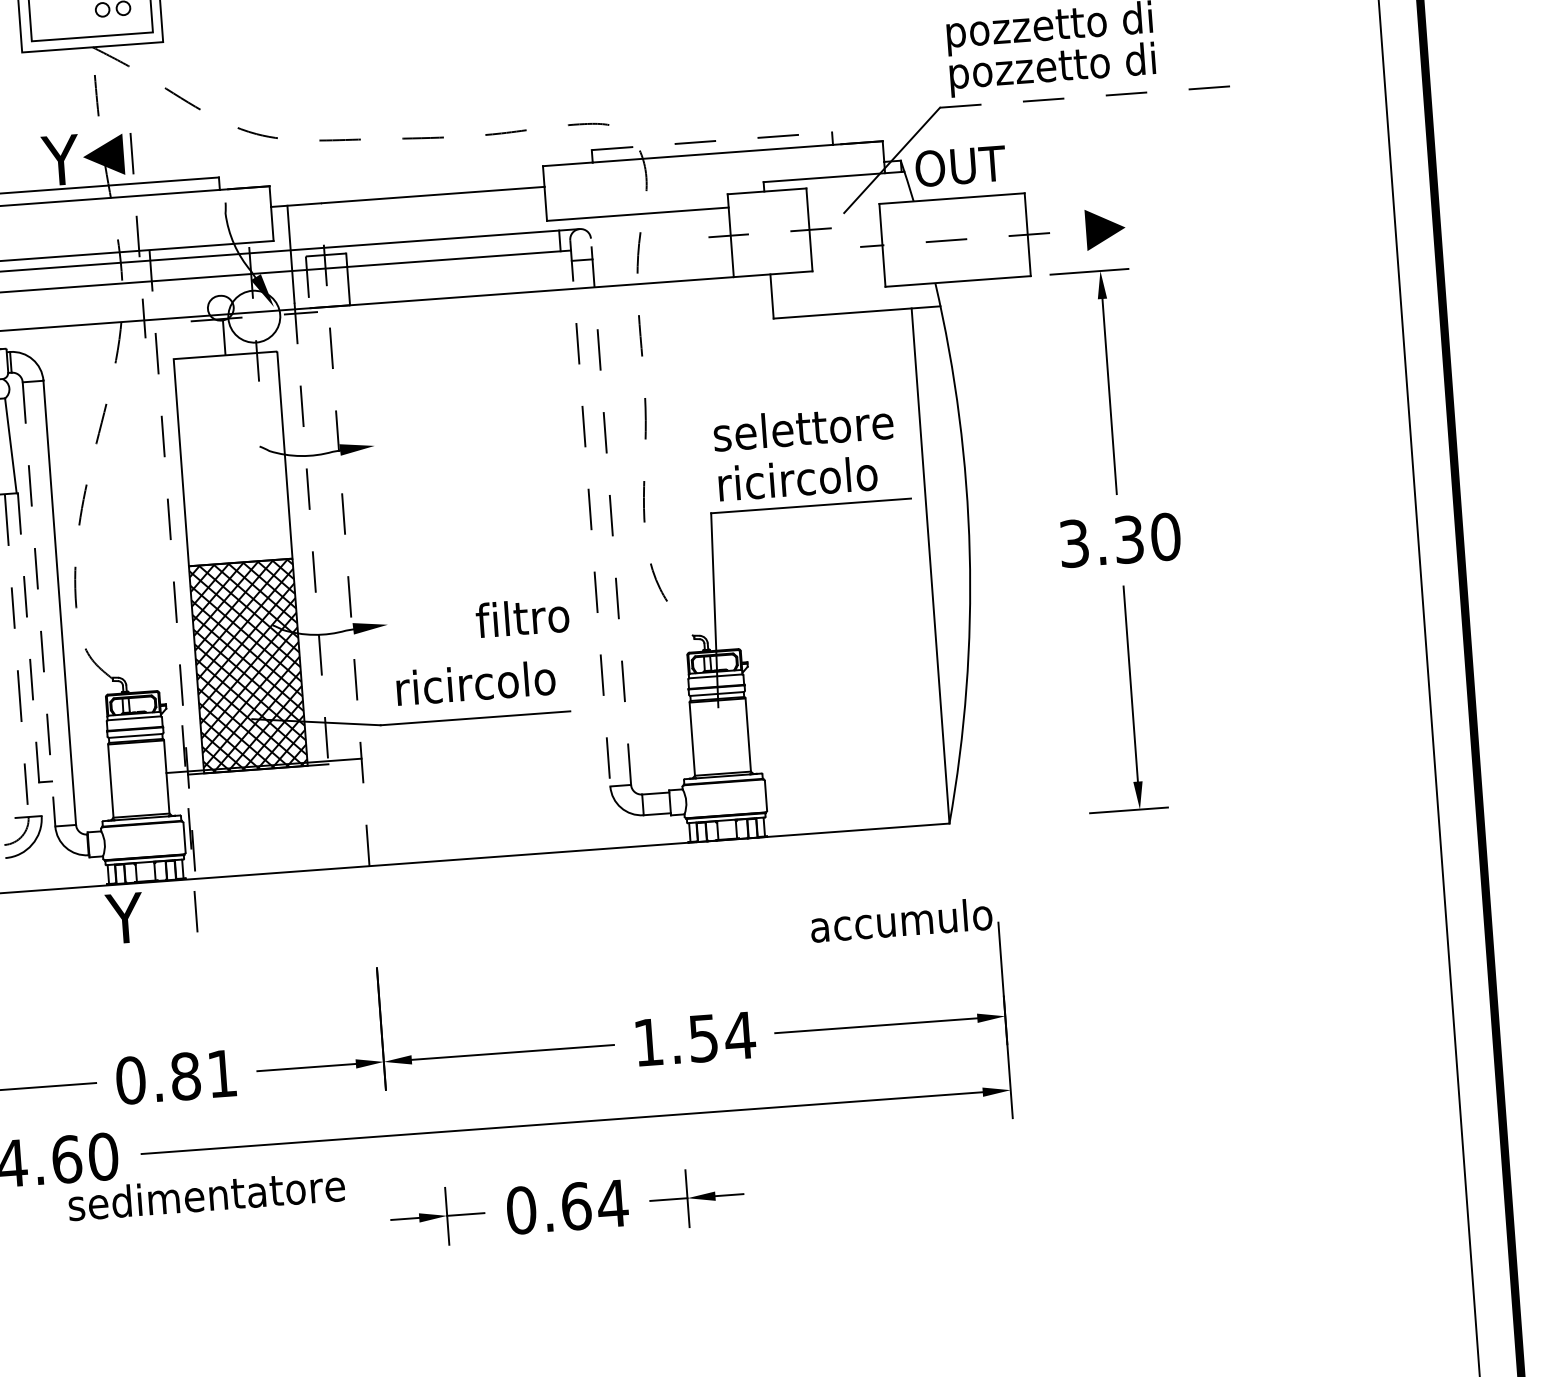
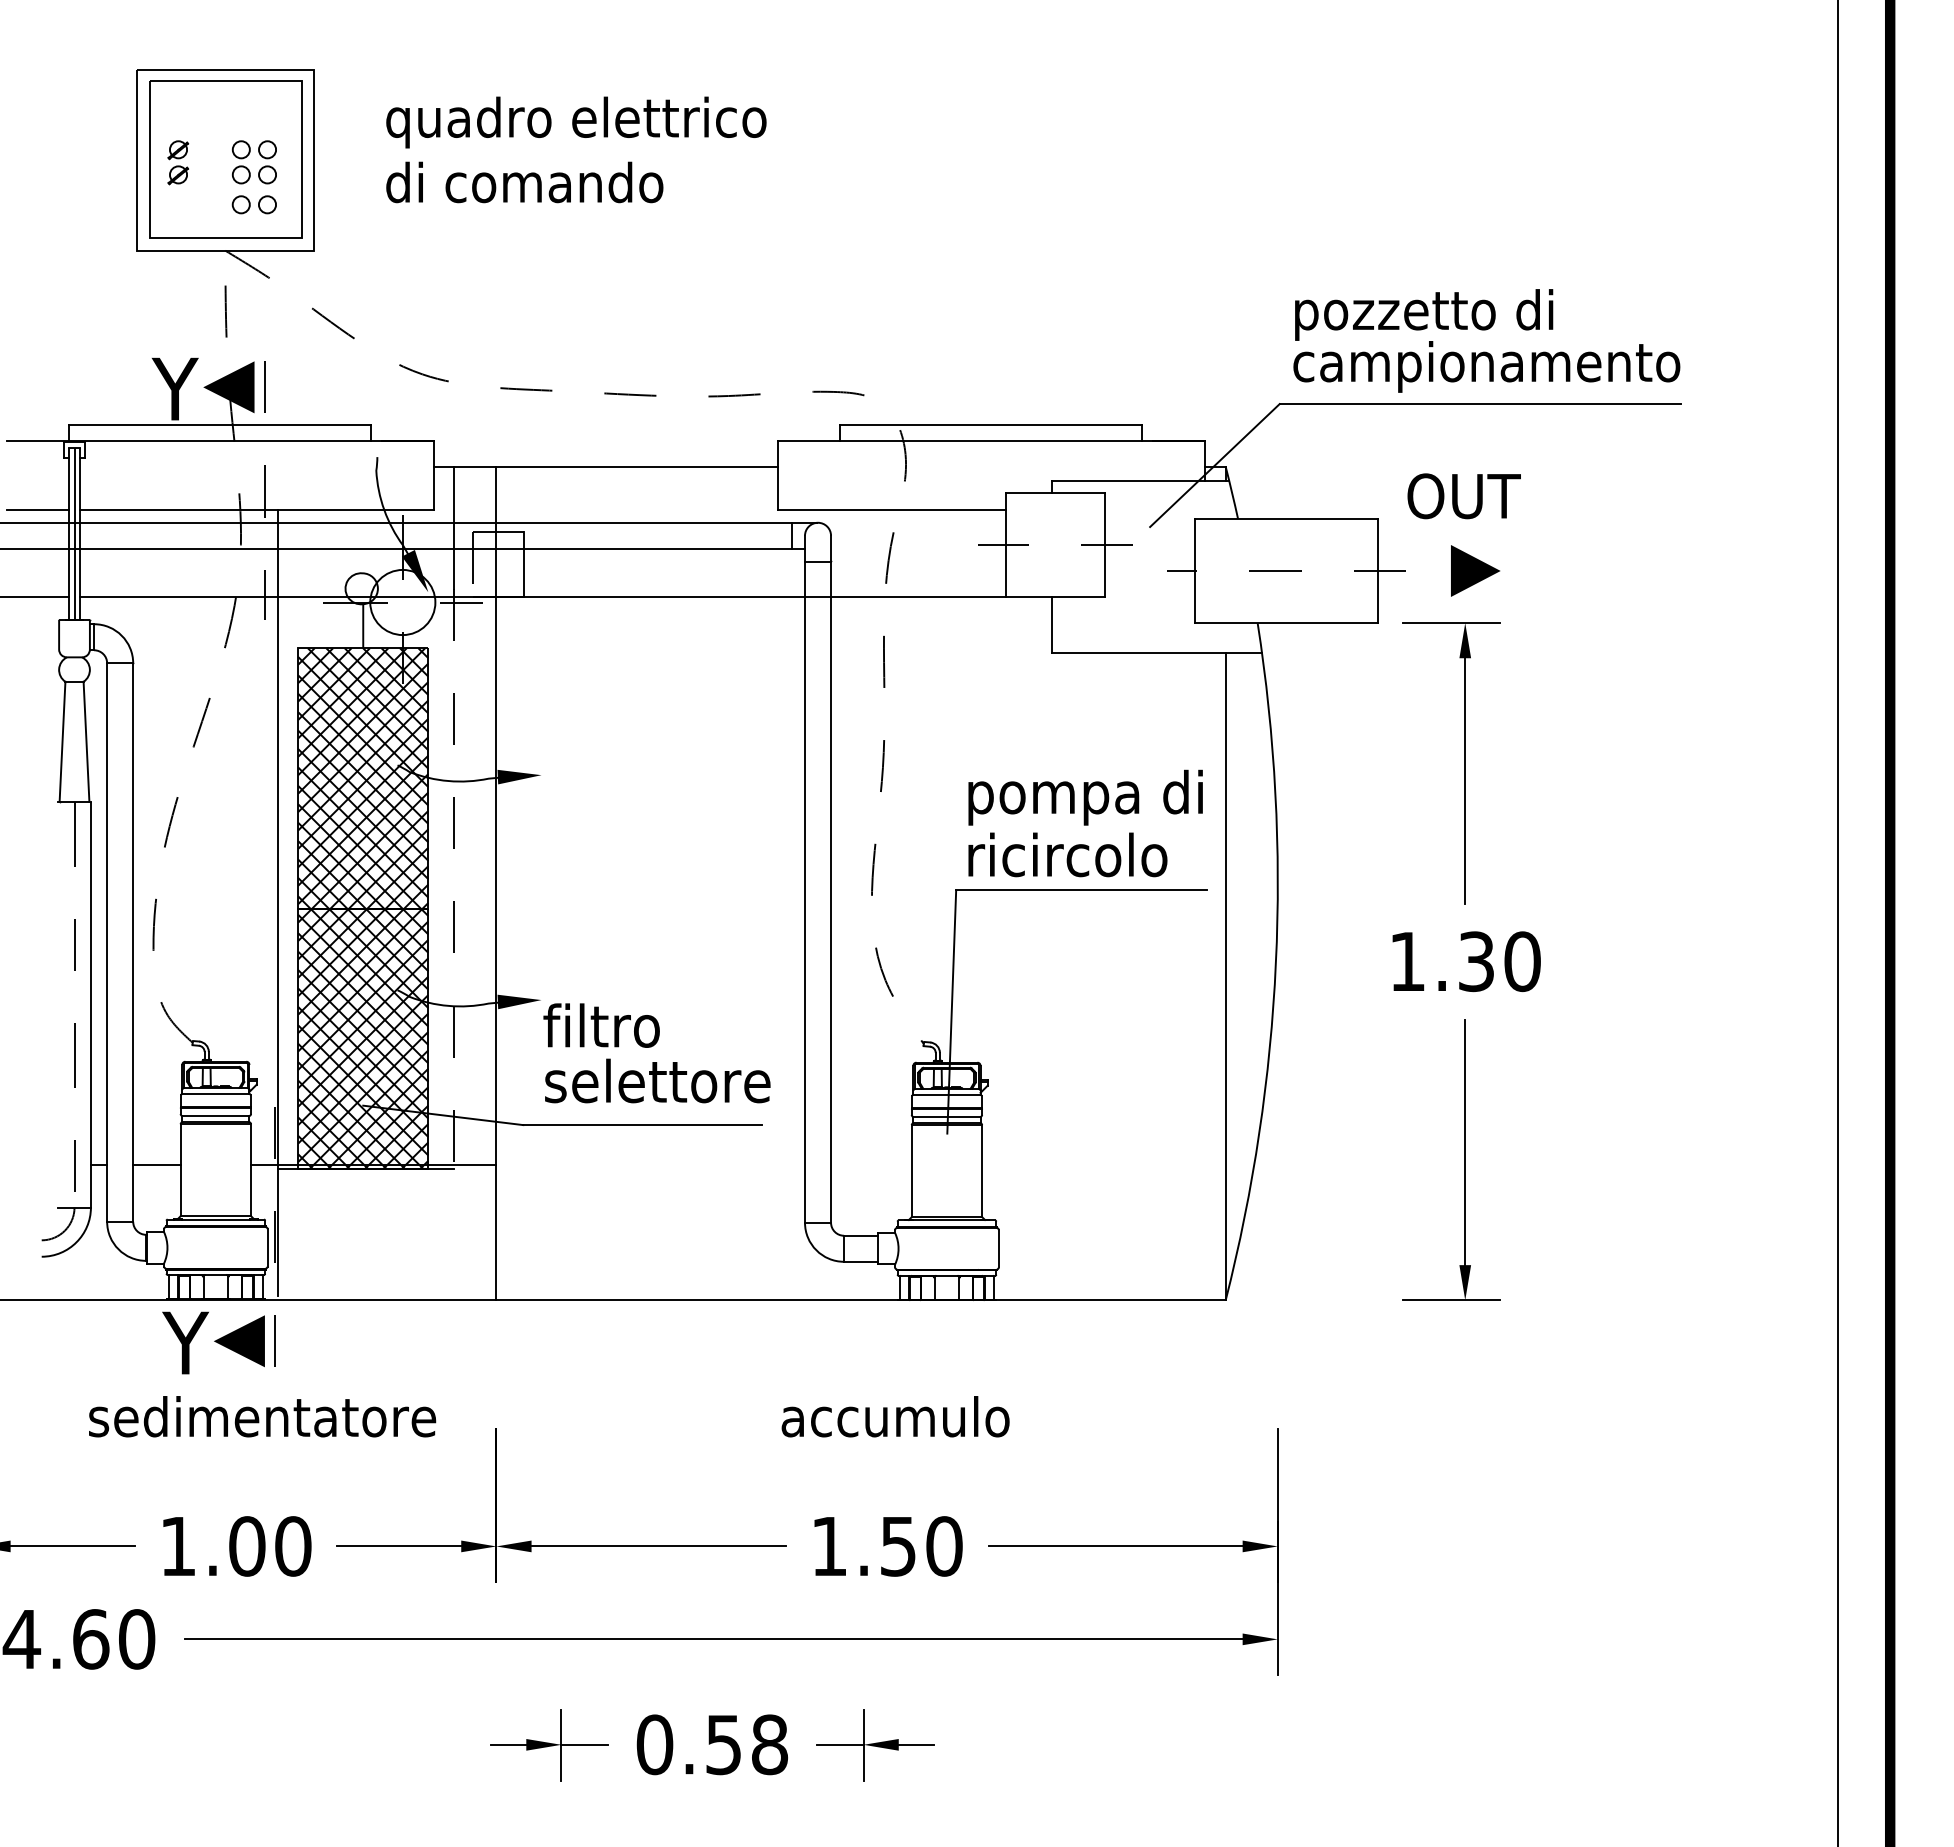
text: (1102, 65) -> (1486, 366), pozzetto di -> campionamento
line: (1099, 96) -> (1480, 404), dashed -> solid
line: (712, 141) -> (991, 425), dashed -> solid
text: (960, 166) -> (1463, 496), moved
text: (807, 431) -> (1084, 797), selettore -> pompa di
hatch: (233, 458) -> (363, 778), added
line: (611, 511) -> (831, 878), dashed -> solid
line: (590, 513) -> (805, 879), dashed -> solid
line: (345, 534) -> (496, 883), dashed -> solid
text: (1074, 543) -> (1407, 961), 3.30 -> 1.30
line: (172, 563) -> (277, 903), dashed -> solid
line: (39, 605) -> (107, 943), dashed -> solid
text: (522, 617) -> (601, 1025), moved
line: (29, 654) -> (90, 1004), dashed -> solid
text: (484, 681) -> (657, 1080), ricircolo -> selettore
line: (91, 778) -> (156, 1165), added
line: (167, 913) -> (239, 1340), added
text: (901, 920) -> (895, 1416), moved
text: (740, 1035) -> (944, 1546), 1.54 -> 1.50
text: (176, 1077) -> (235, 1546), 0.81 -> 1.00
text: (206, 1194) -> (262, 1416), moved
text: (595, 1204) -> (747, 1744), 0.64 -> 0.58

